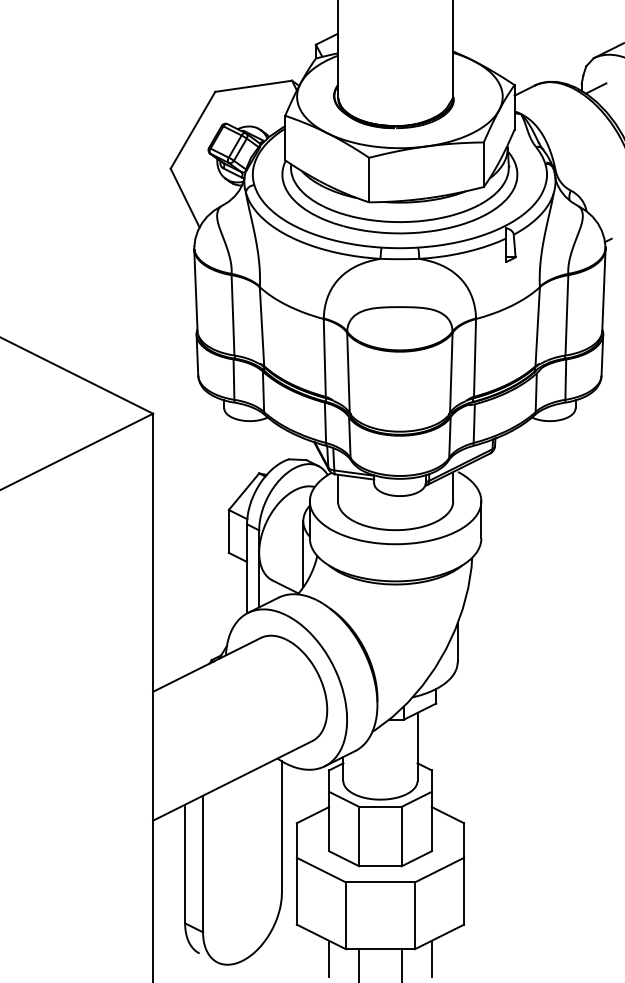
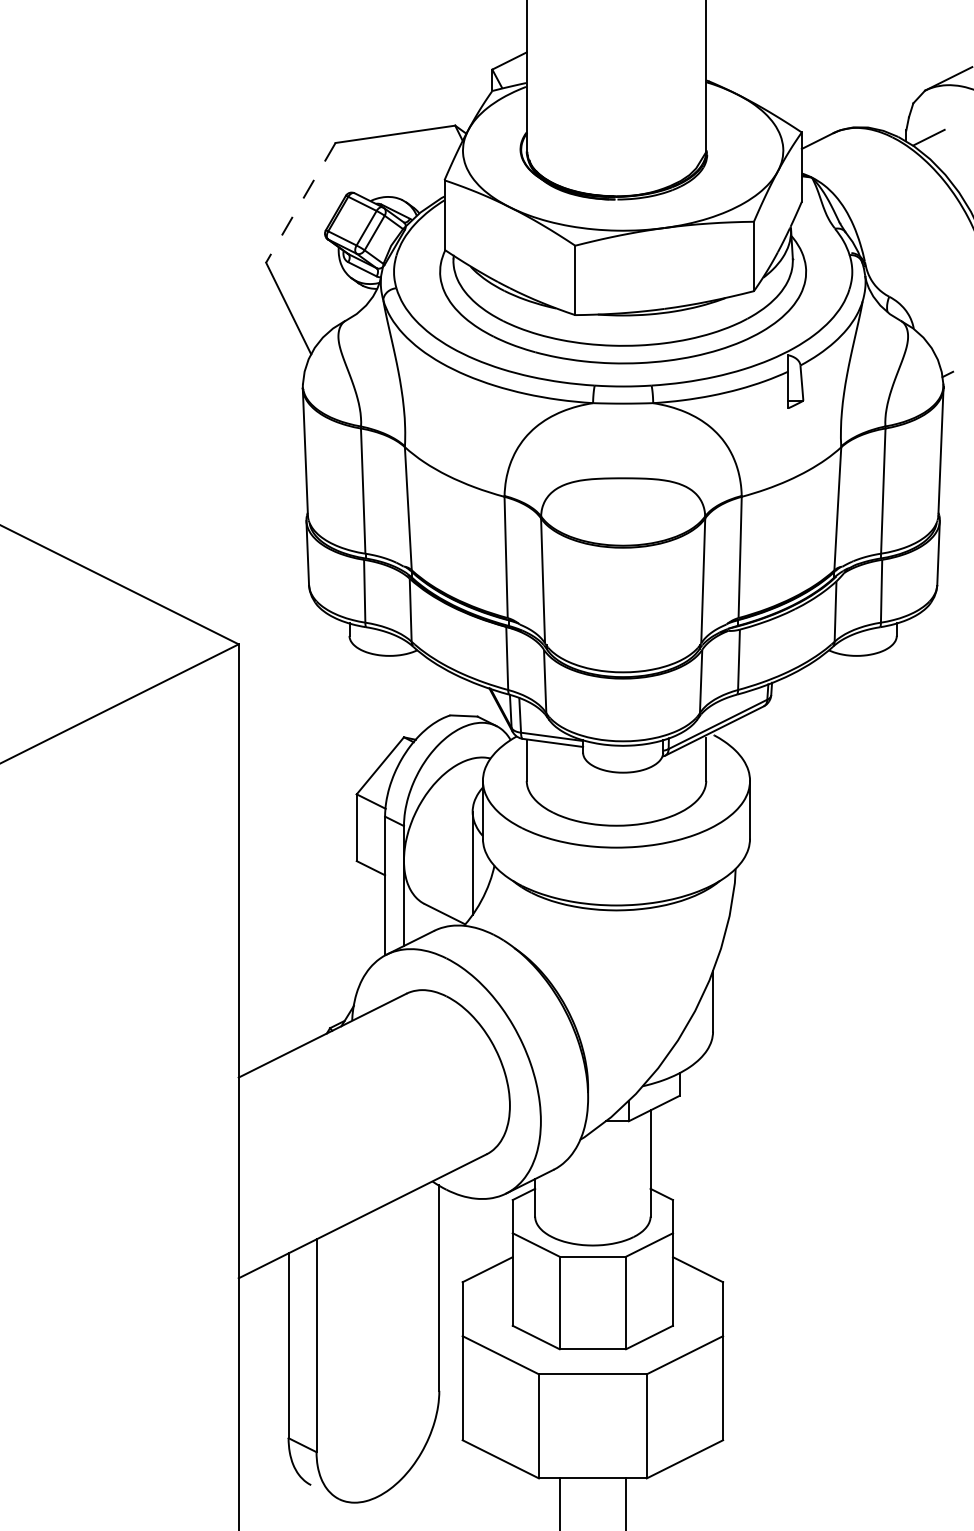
line: (192, 130) -> (300, 203), solid -> dashed
line: (329, 958) -> (513, 1492), removed
line: (431, 958) -> (672, 1492), removed

